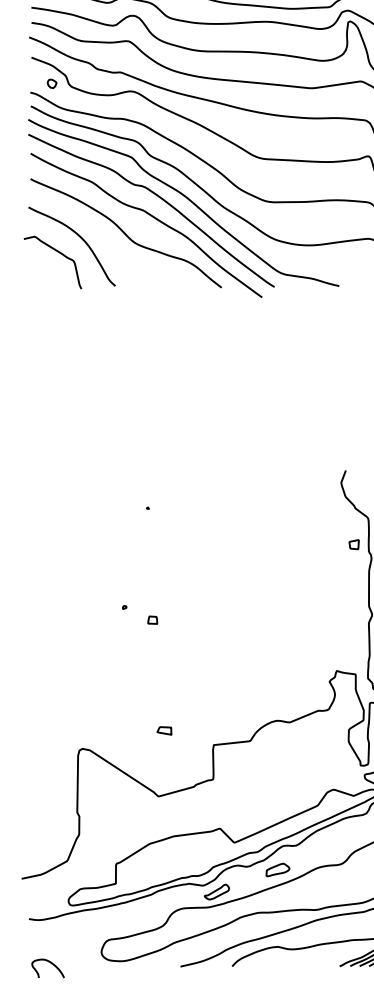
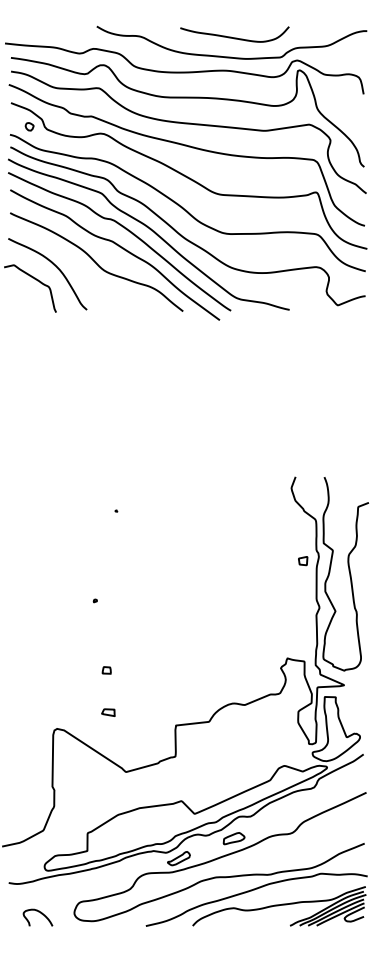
part: (354, 545) -> (303, 561), moved
part: (152, 620) -> (106, 670), moved
part: (164, 730) -> (108, 712), moved
curve: (50, 963) -> (40, 913), moved

